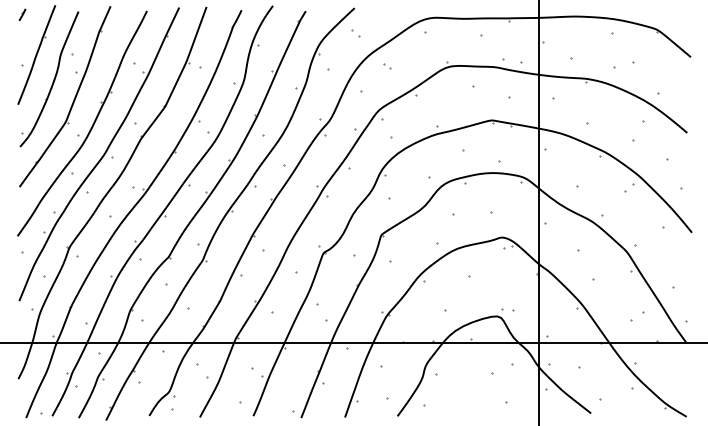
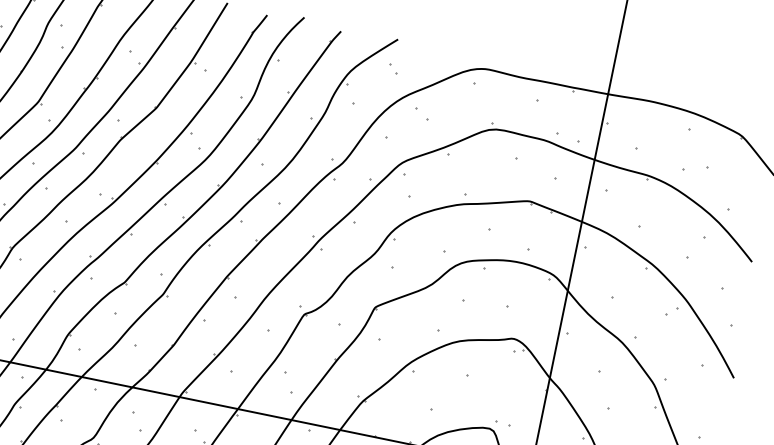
part: (387, 66) -> (422, 114), size x1.6

